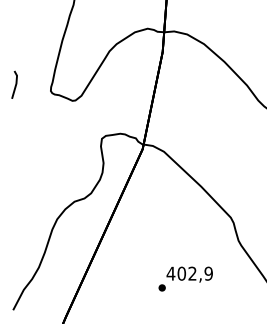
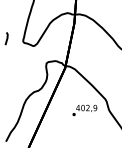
text: (184, 279) -> (84, 110), moved

